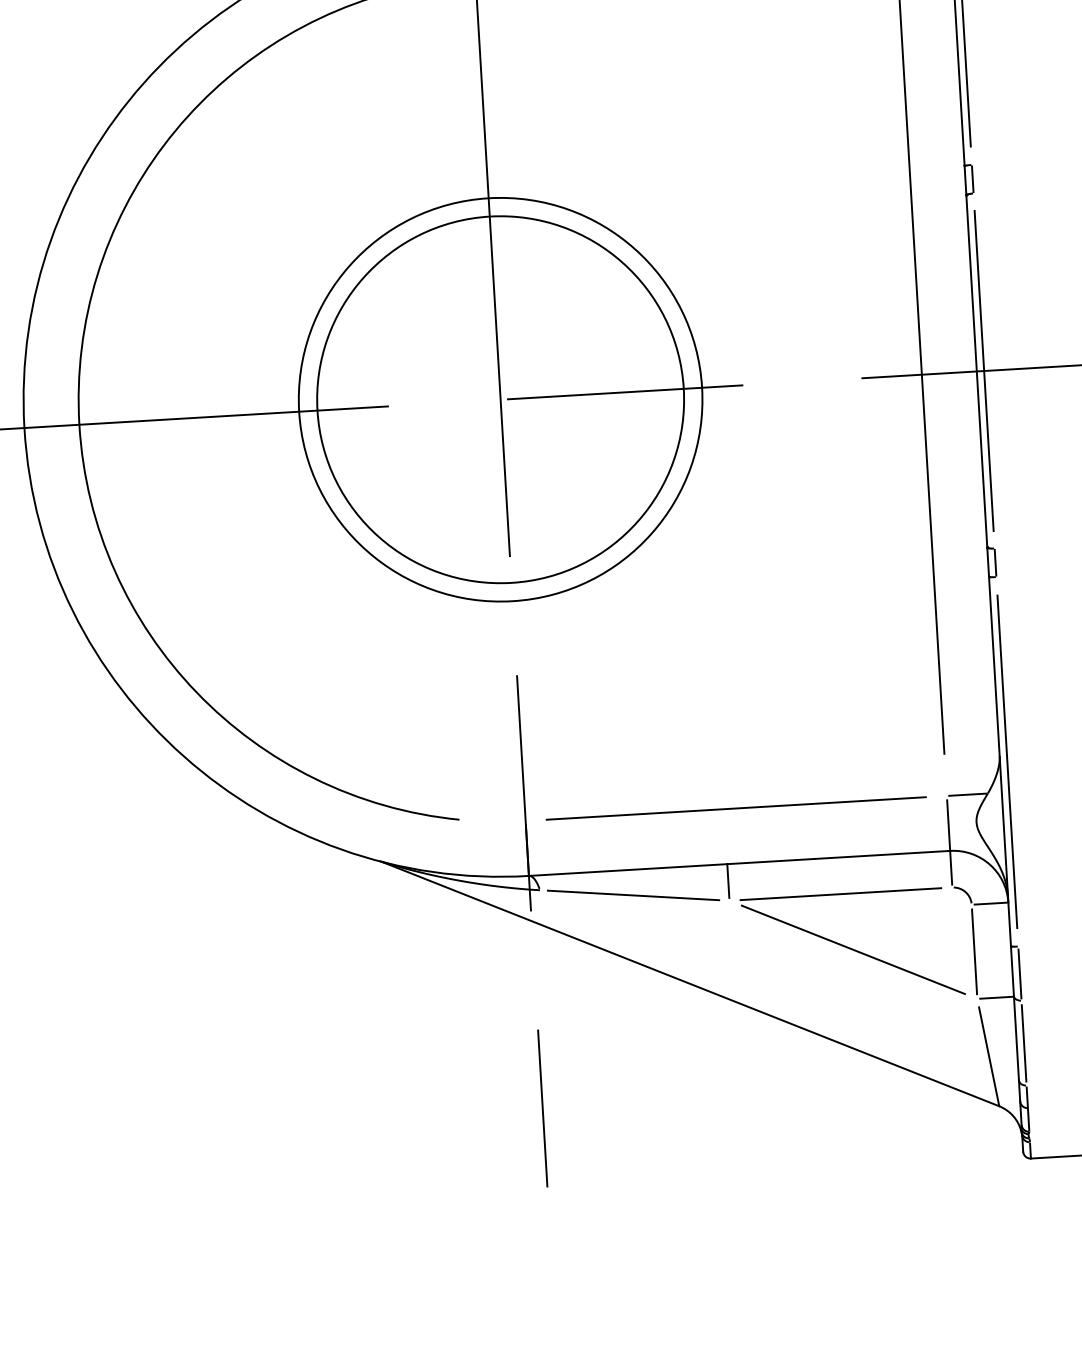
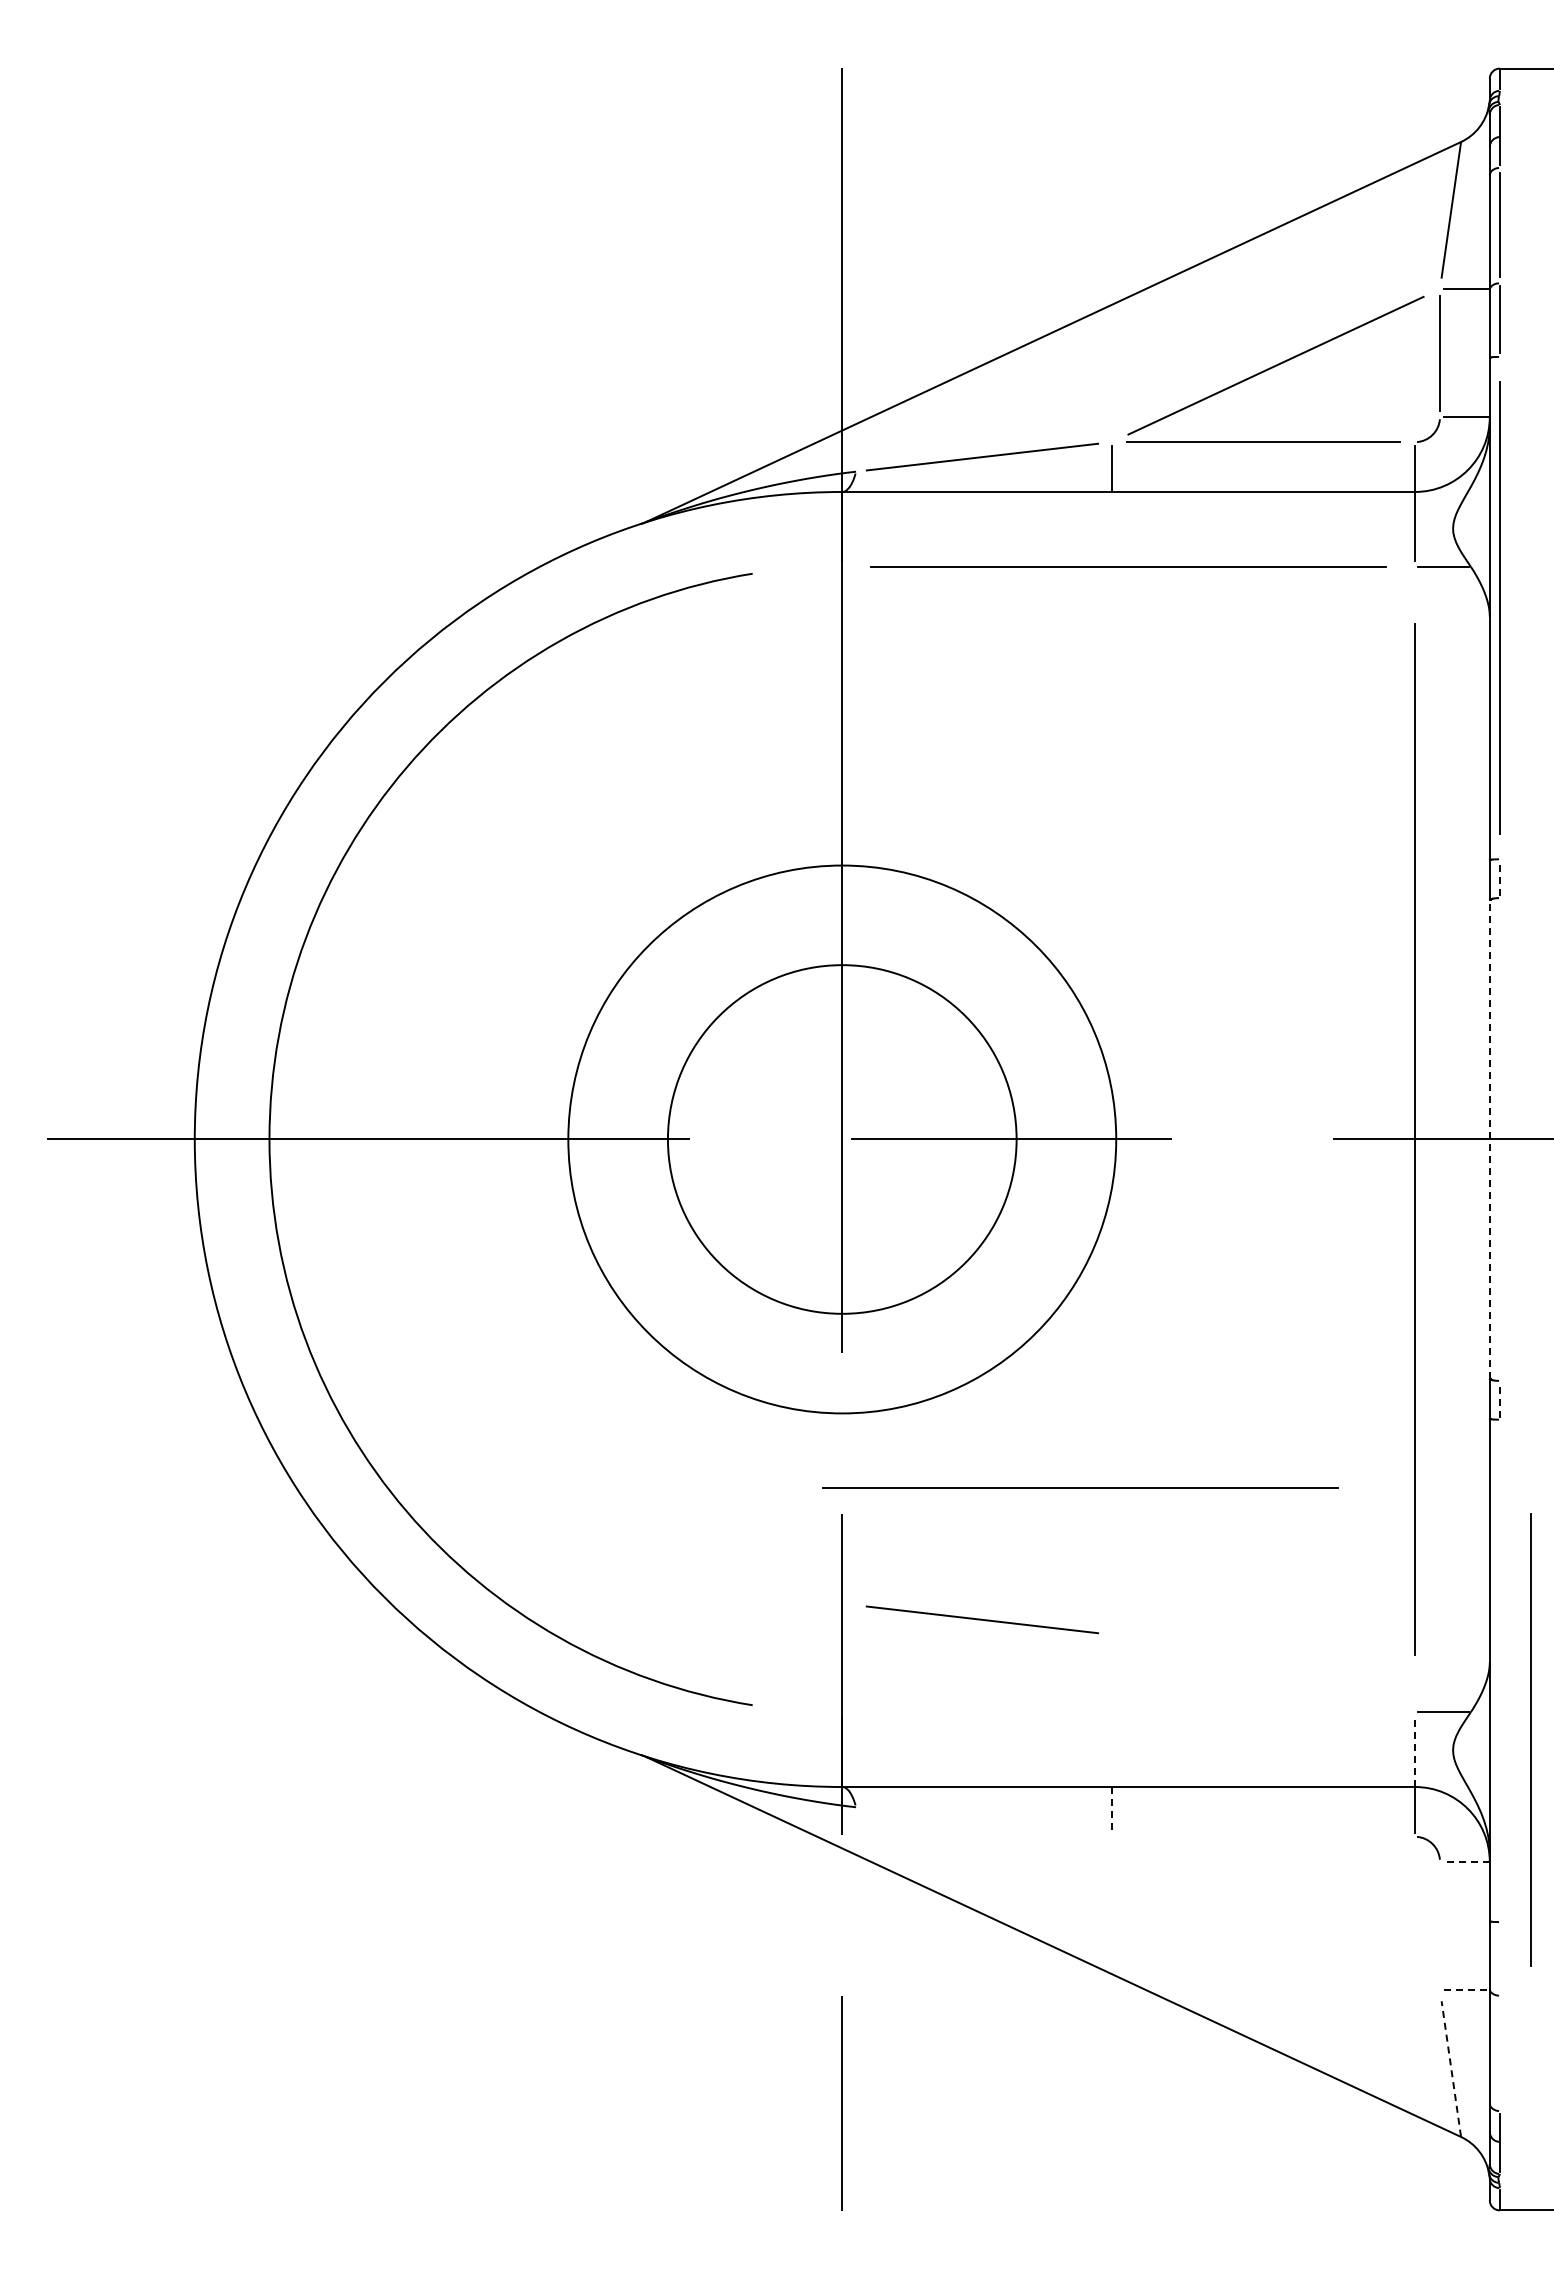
line: (972, 179) -> (1499, 878), solid -> dashed
line: (976, 370) -> (1489, 1138), solid -> dashed
line: (983, 371) -> (1499, 1139), removed
circle: (500, 399) -> (842, 1139), size x0.7
line: (995, 562) -> (1499, 1399), solid -> dashed
line: (1007, 761) -> (1530, 1739), moved
line: (736, 807) -> (1080, 1487), moved
line: (948, 824) -> (1415, 1751), solid -> dashed
line: (728, 881) -> (1112, 1810), solid -> dashed
line: (840, 893) -> (1263, 1836), removed
line: (632, 895) -> (981, 1619), moved
line: (991, 903) -> (1466, 1861), solid -> dashed
line: (853, 950) -> (1275, 1913), removed
line: (974, 951) -> (1439, 1925), removed
line: (1019, 974) -> (1499, 1959), removed
line: (996, 997) -> (1466, 1989), solid -> dashed
line: (1023, 1043) -> (1499, 2053), removed
line: (989, 1056) -> (1451, 2068), solid -> dashed

